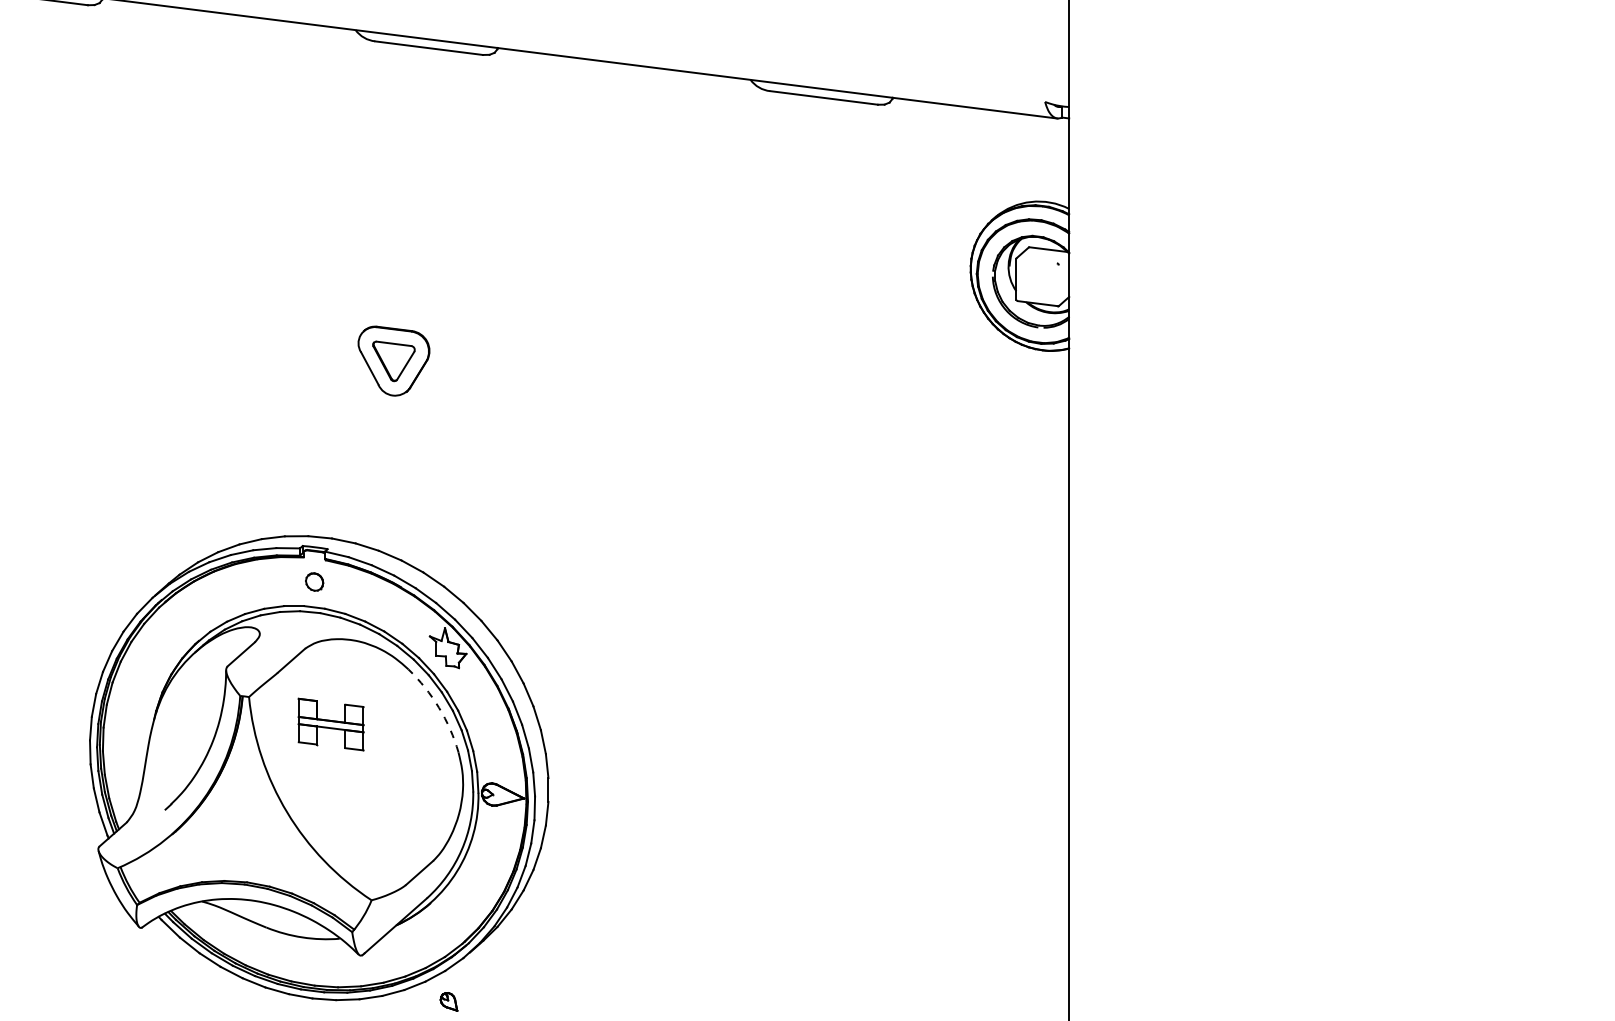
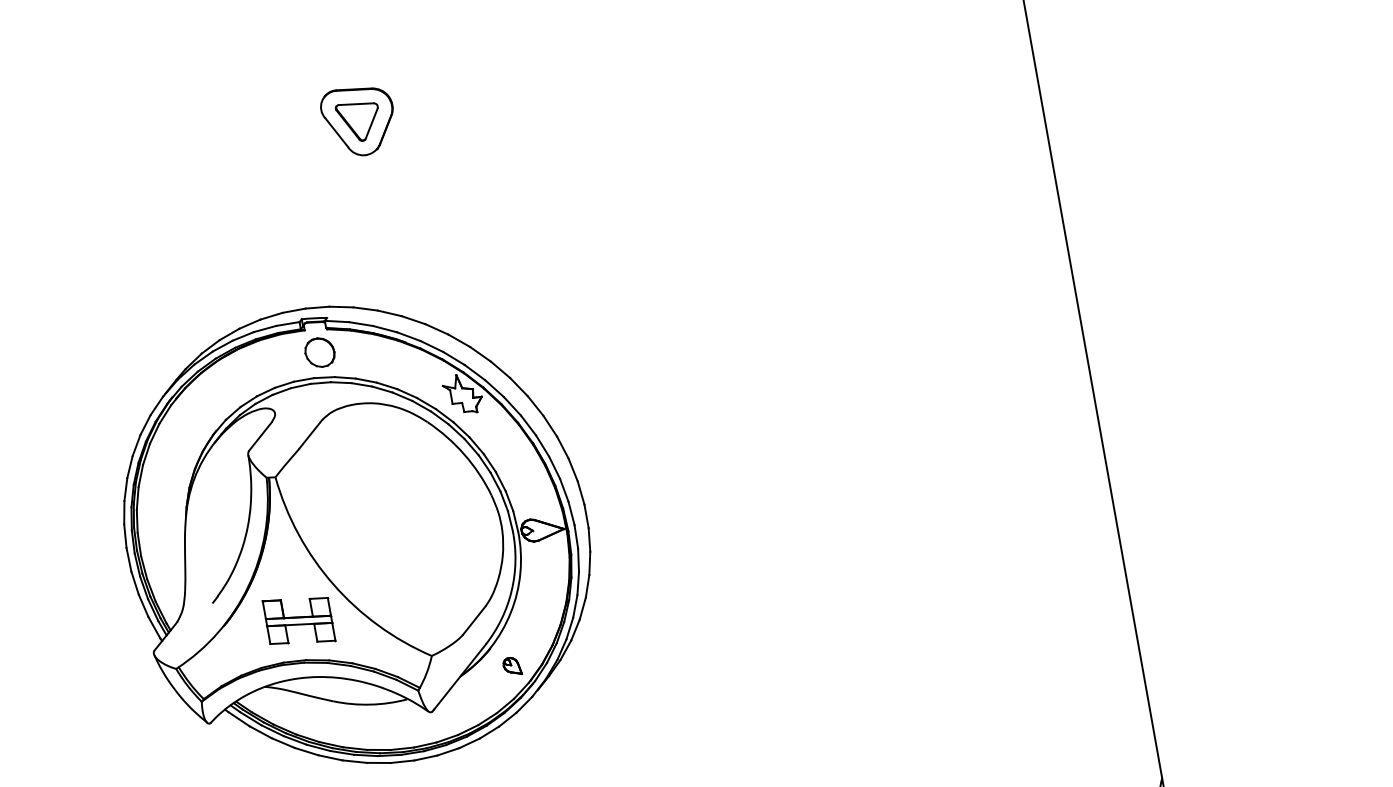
part: (314, 581) -> (319, 352), size x1.67
arc: (438, 707) -> (463, 454), dashed -> solid
part: (330, 724) -> (298, 620), moved
part: (448, 1001) -> (511, 666), moved

